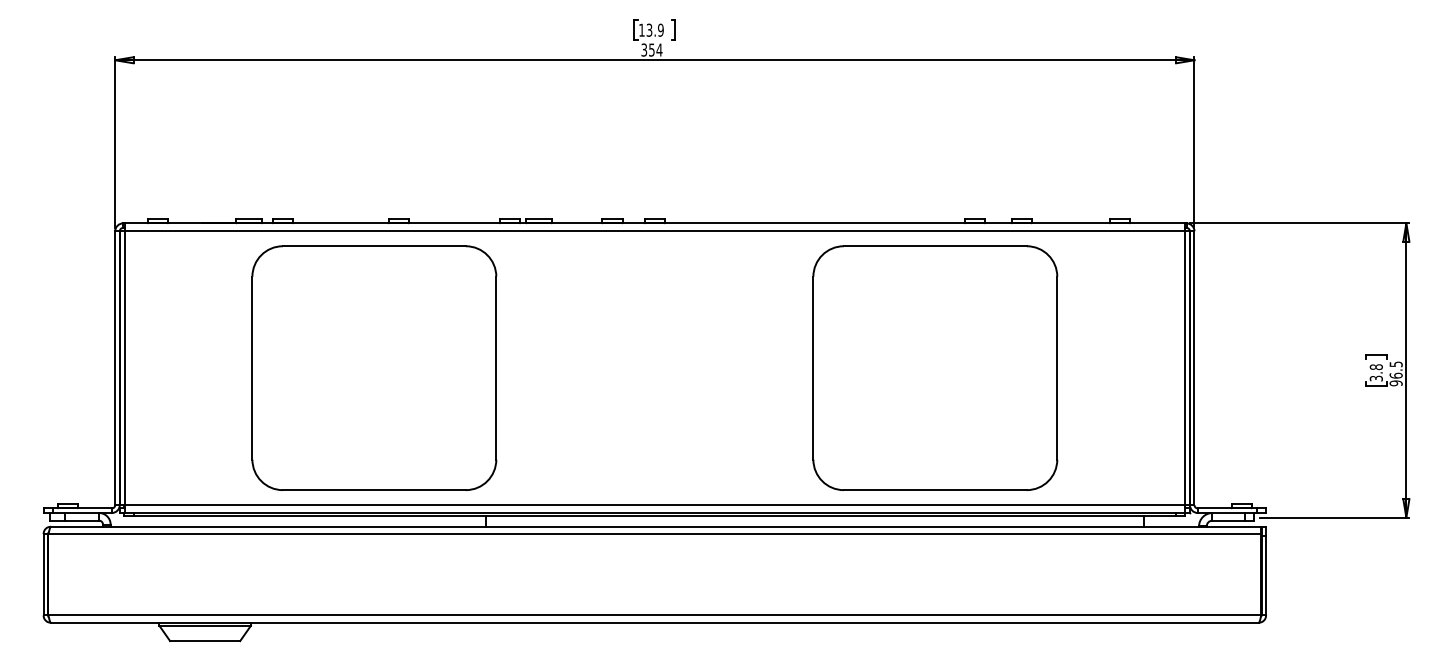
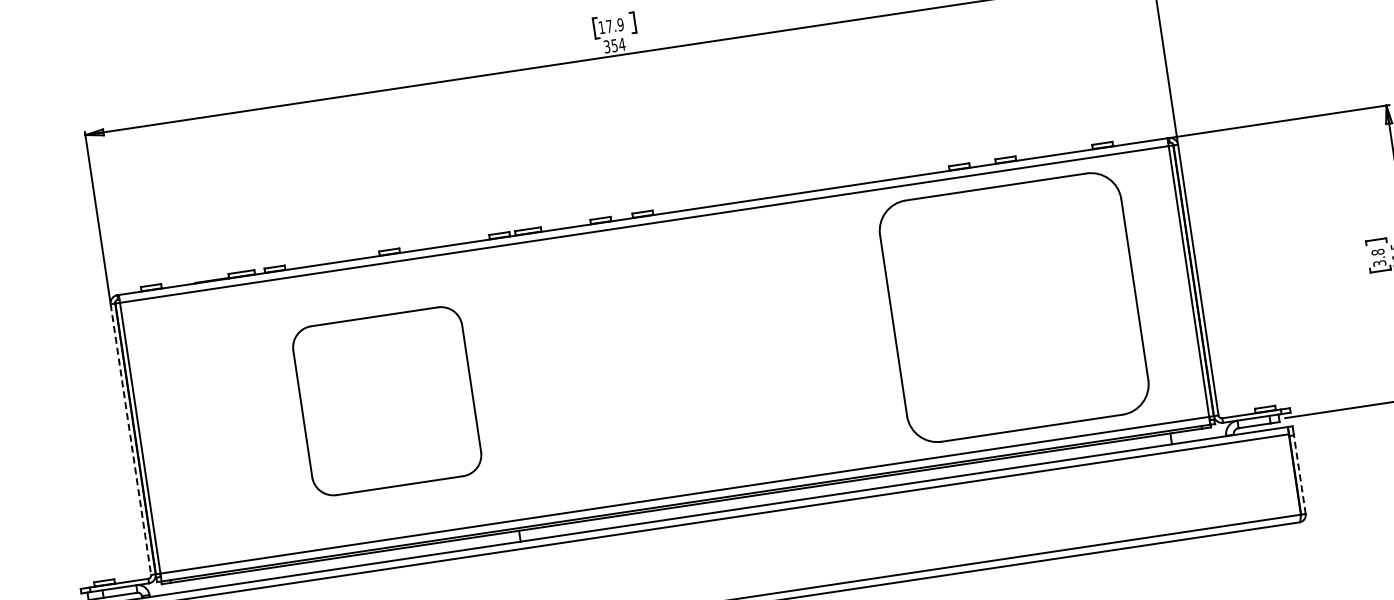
text: (649, 29) -> (609, 25), 13.9 -> 17.9
part: (374, 367) -> (387, 400), size x0.7
part: (935, 367) -> (1014, 306), moved
line: (115, 368) -> (131, 439), solid -> dashed
line: (1266, 575) -> (1300, 474), solid -> dashed

